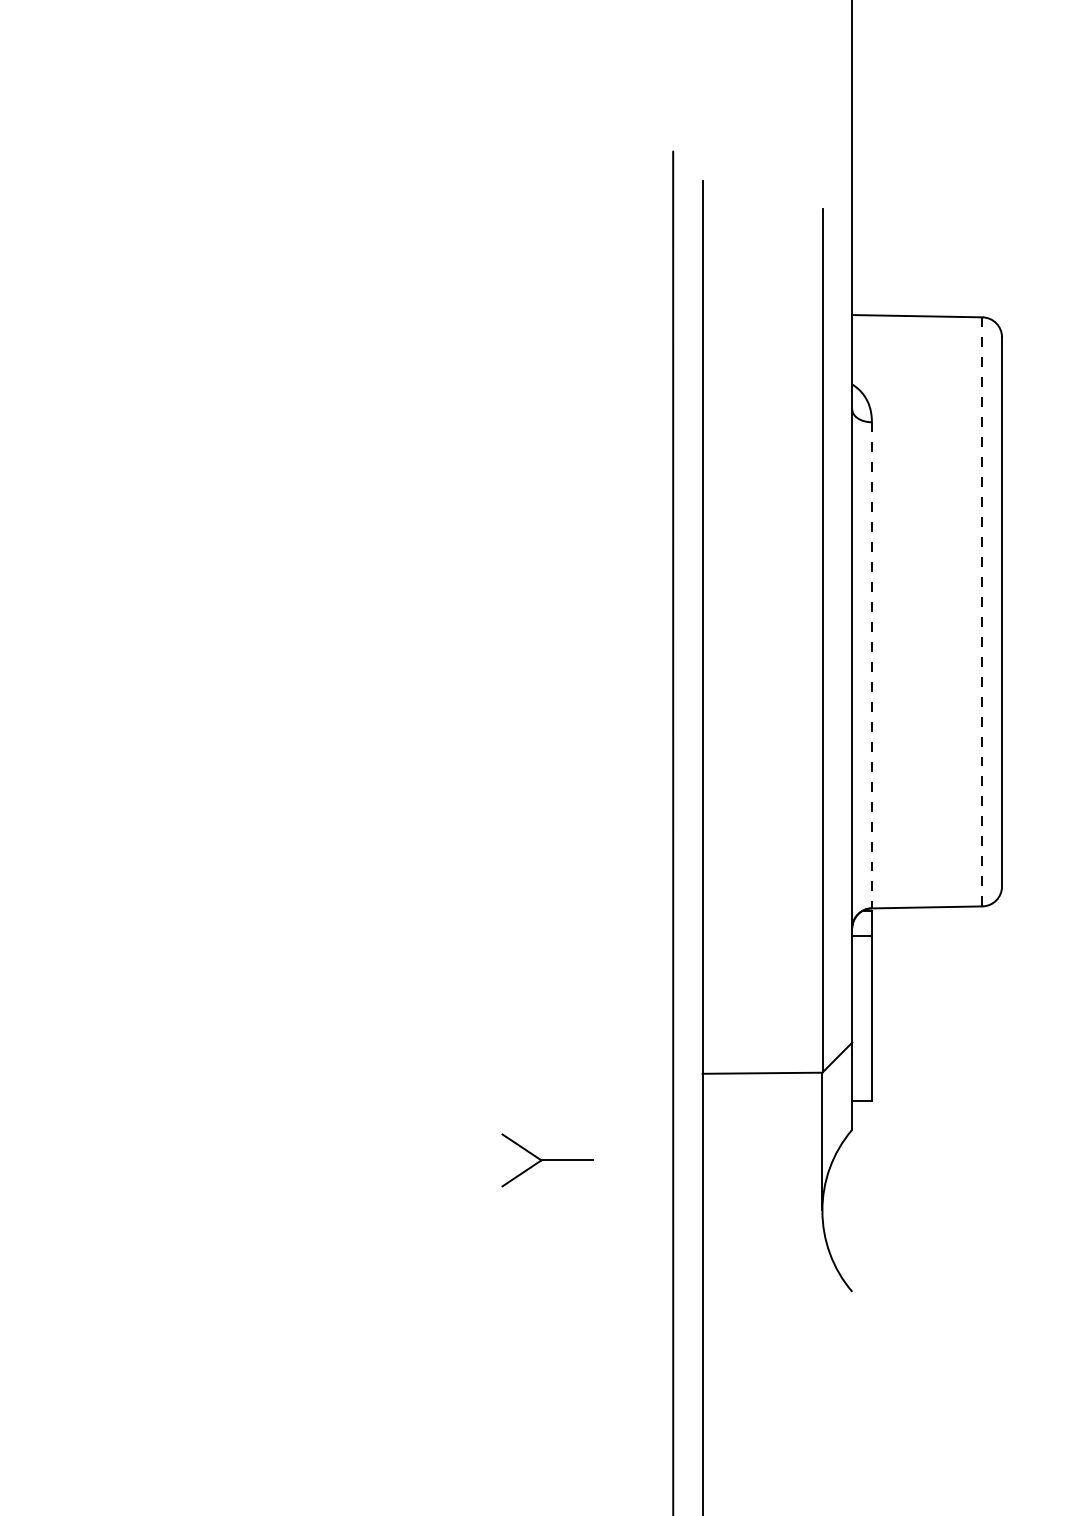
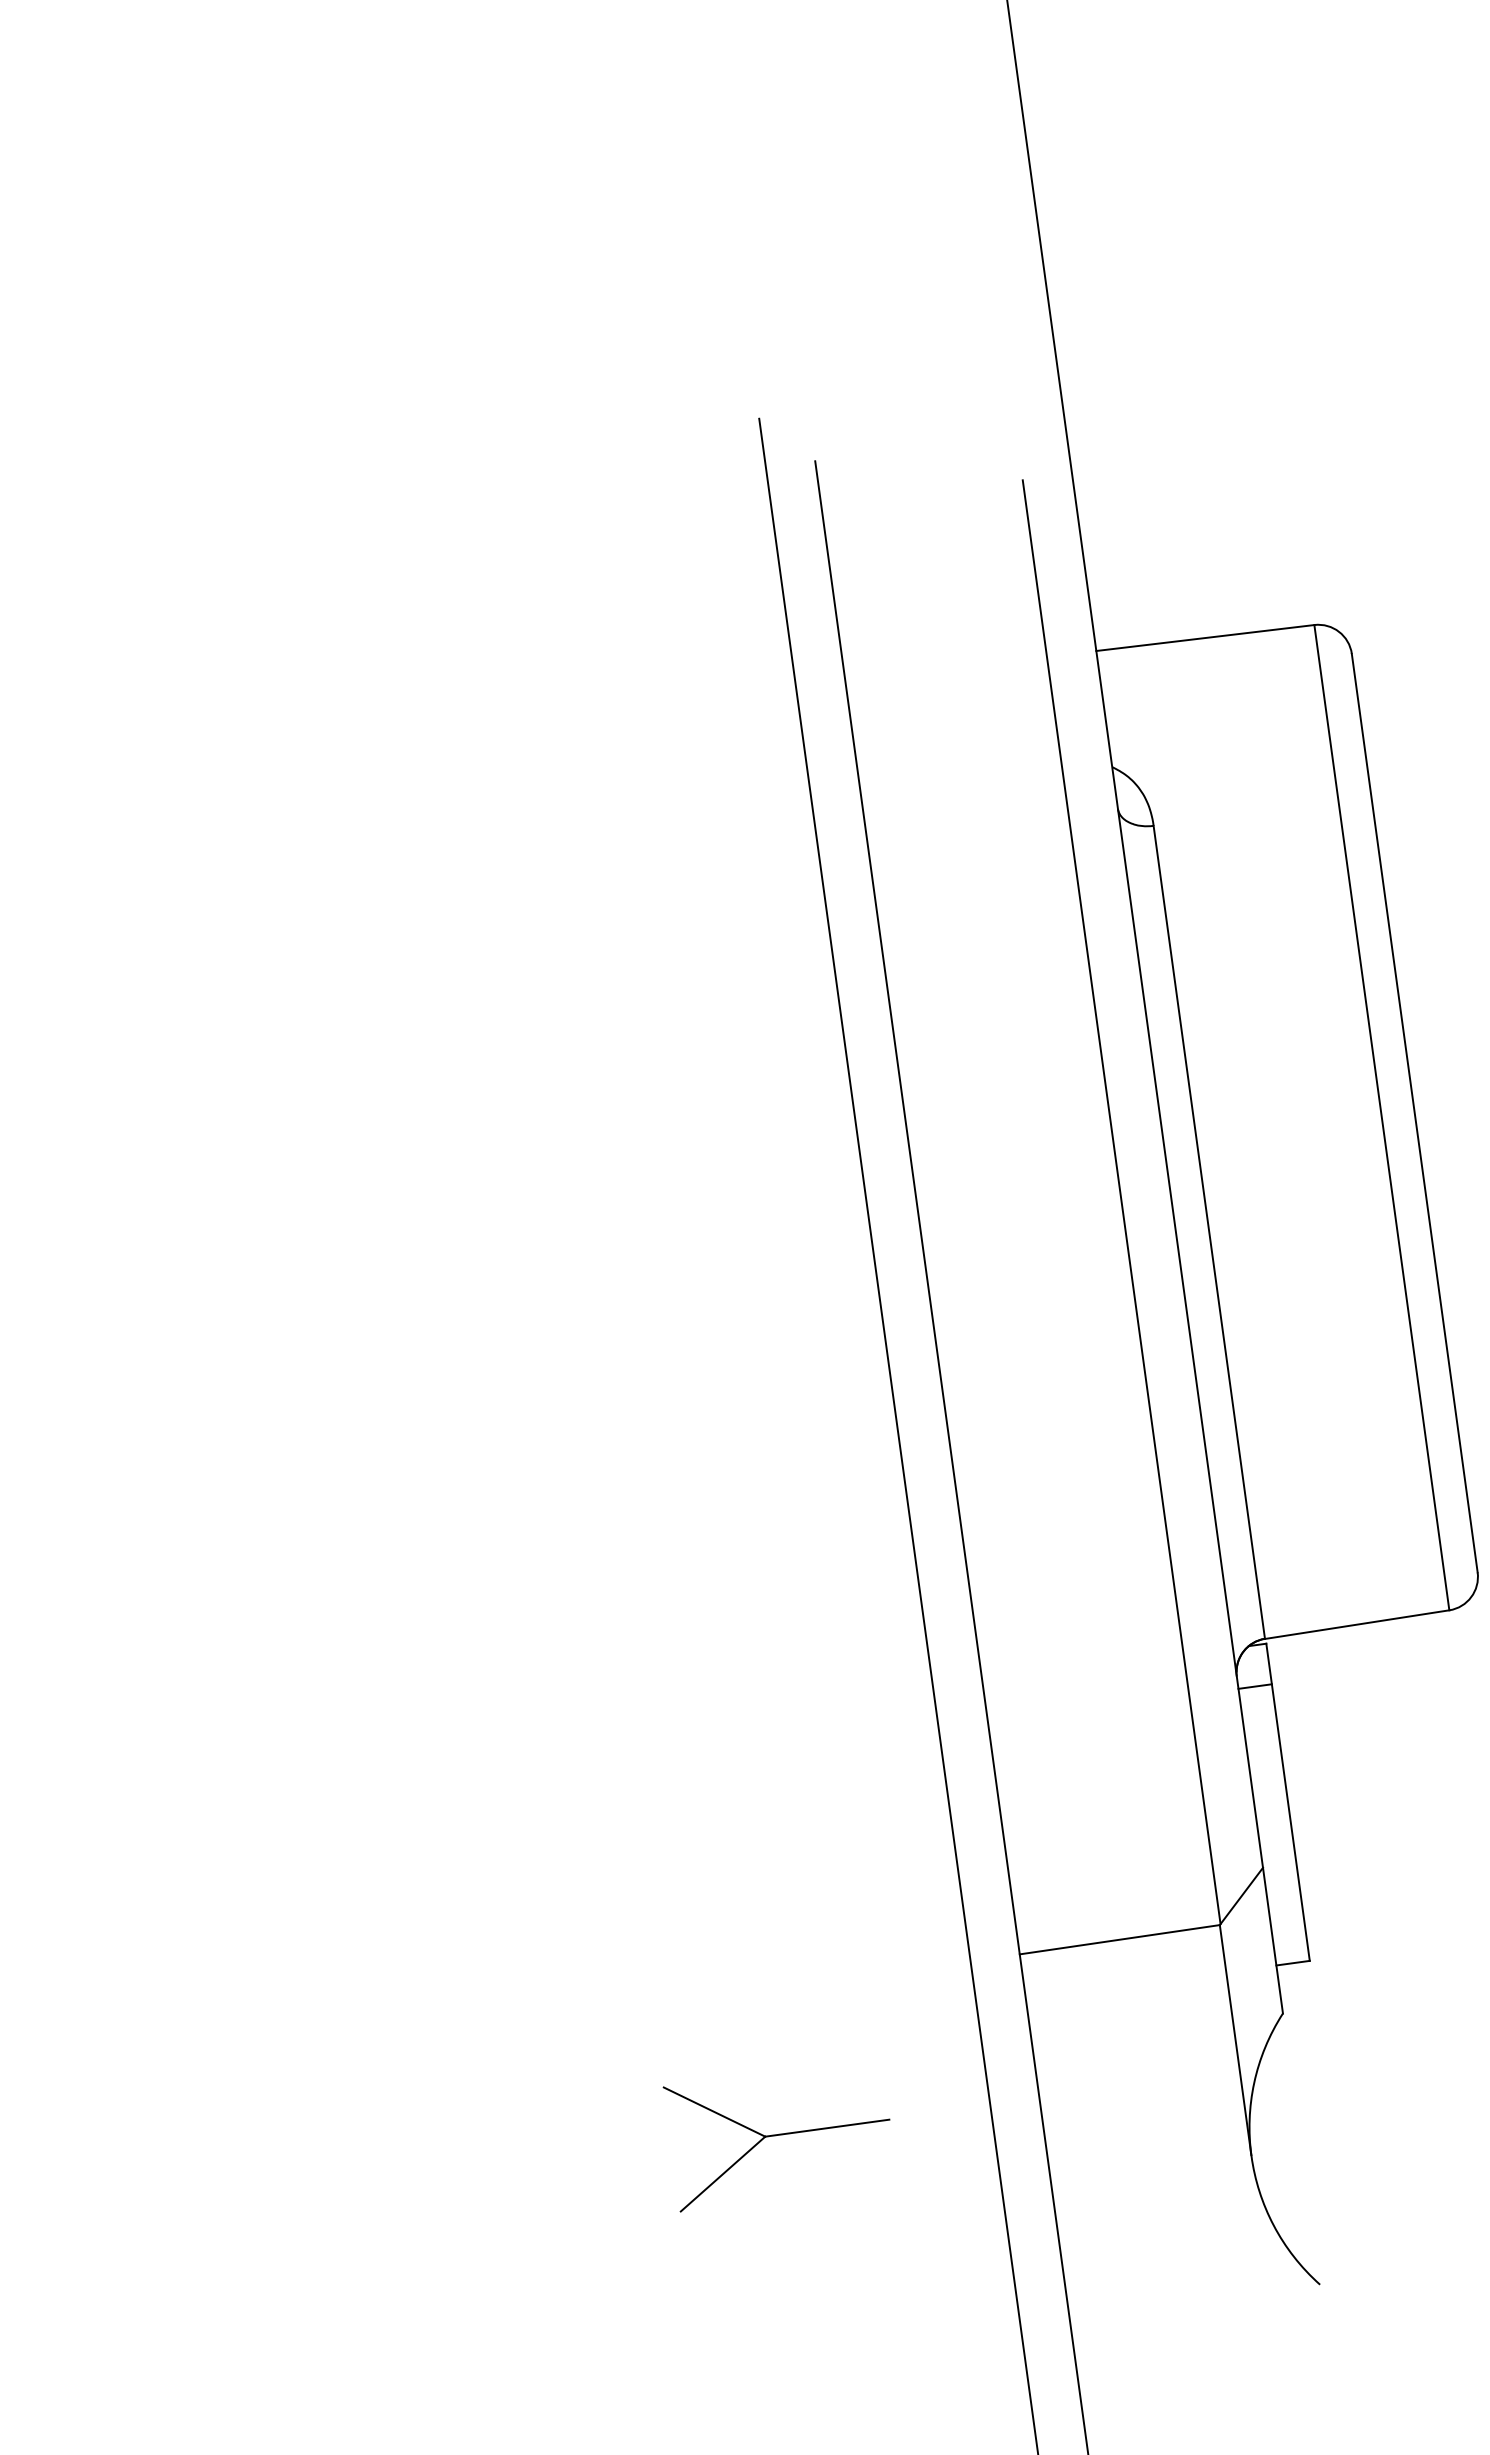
line: (982, 611) -> (1381, 1117), dashed -> solid
line: (871, 665) -> (1208, 1232), dashed -> solid
part: (547, 1160) -> (780, 2134), size x1.43

